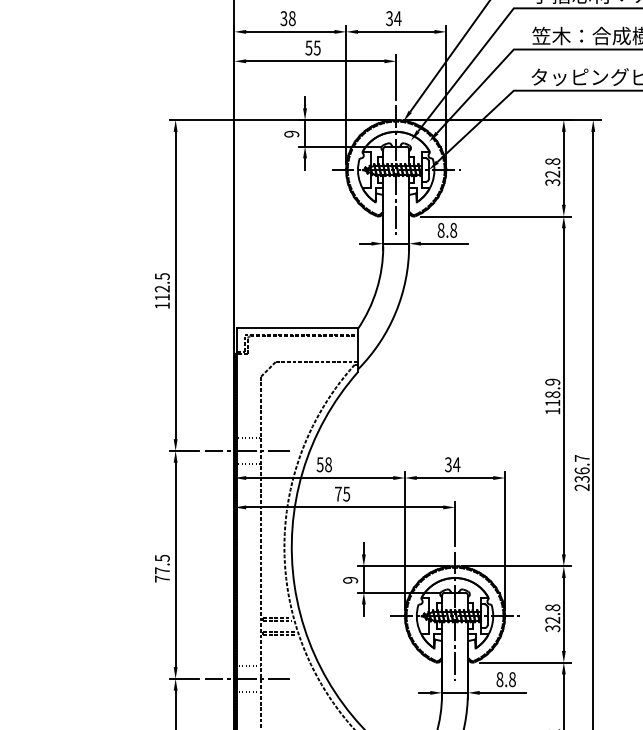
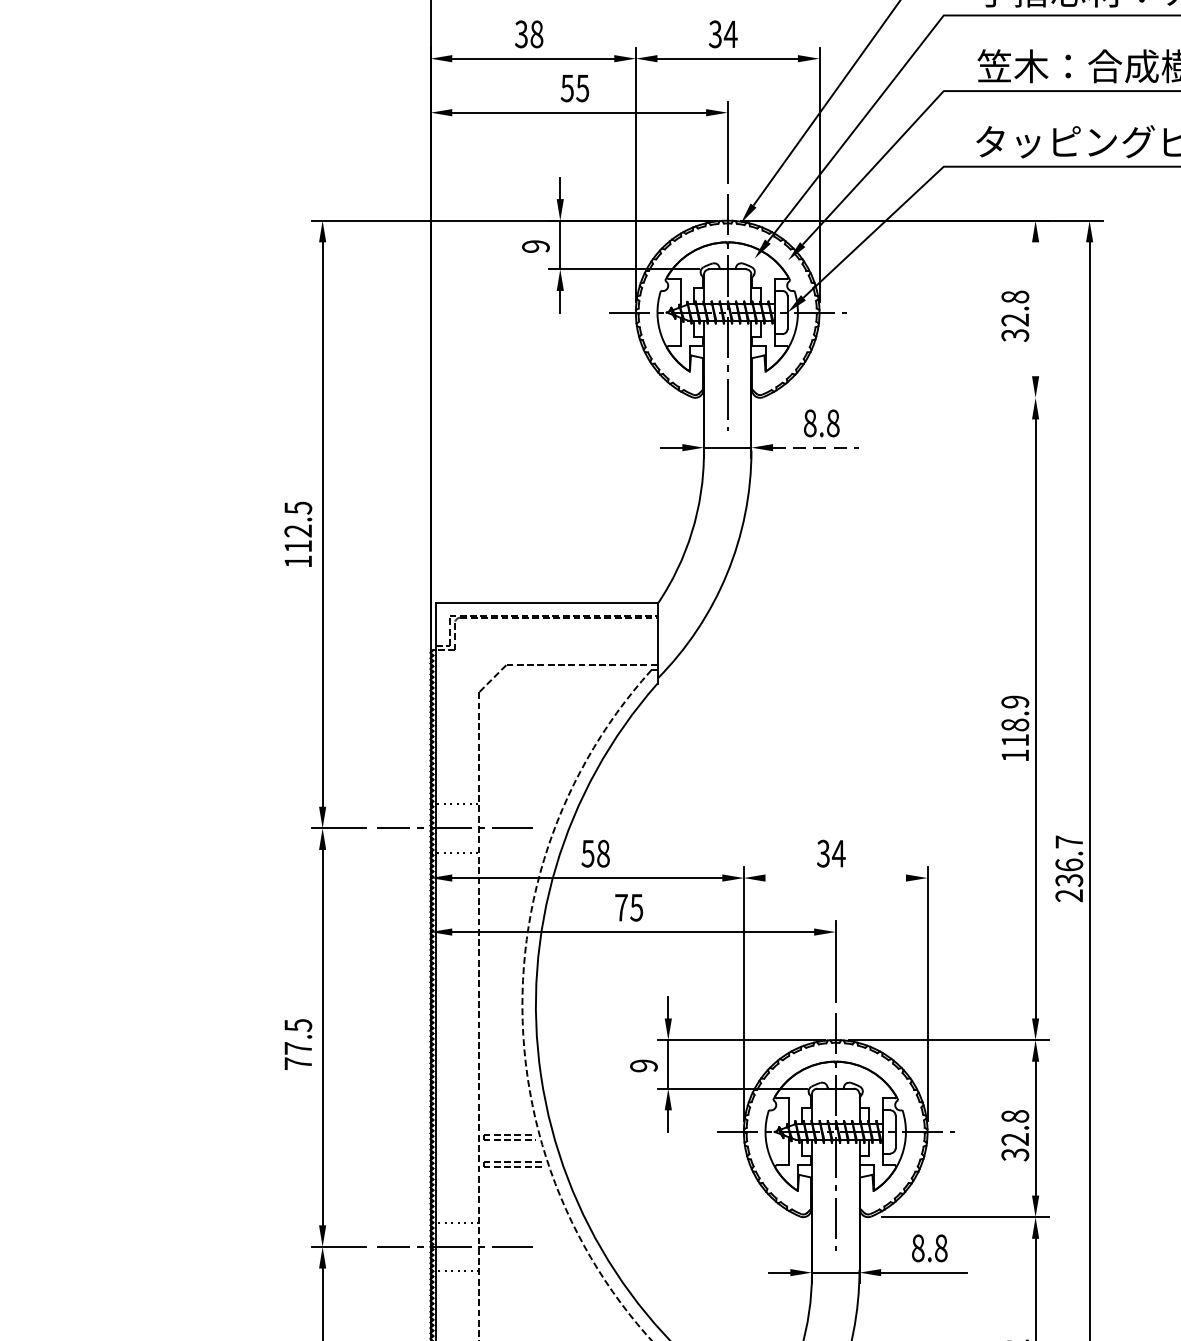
line: (563, 167) -> (1034, 307), removed
line: (496, 216) -> (911, 397), removed
line: (444, 243) -> (816, 447), solid -> dashed
line: (454, 478) -> (834, 878), removed

